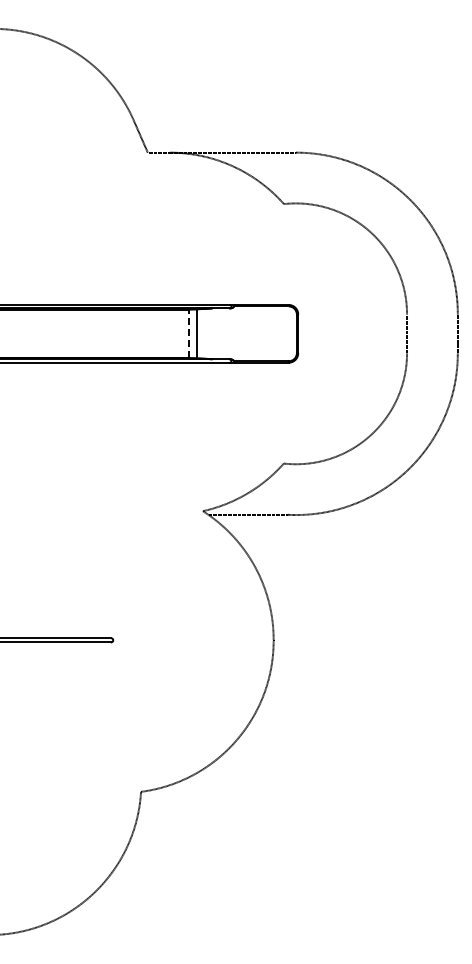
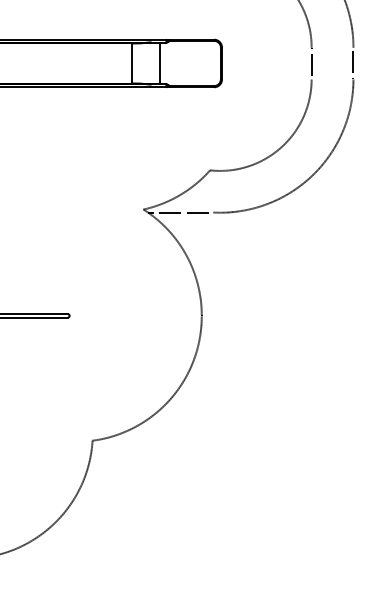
line: (189, 333) -> (132, 63), dashed -> solid
line: (197, 333) -> (159, 63), moved

